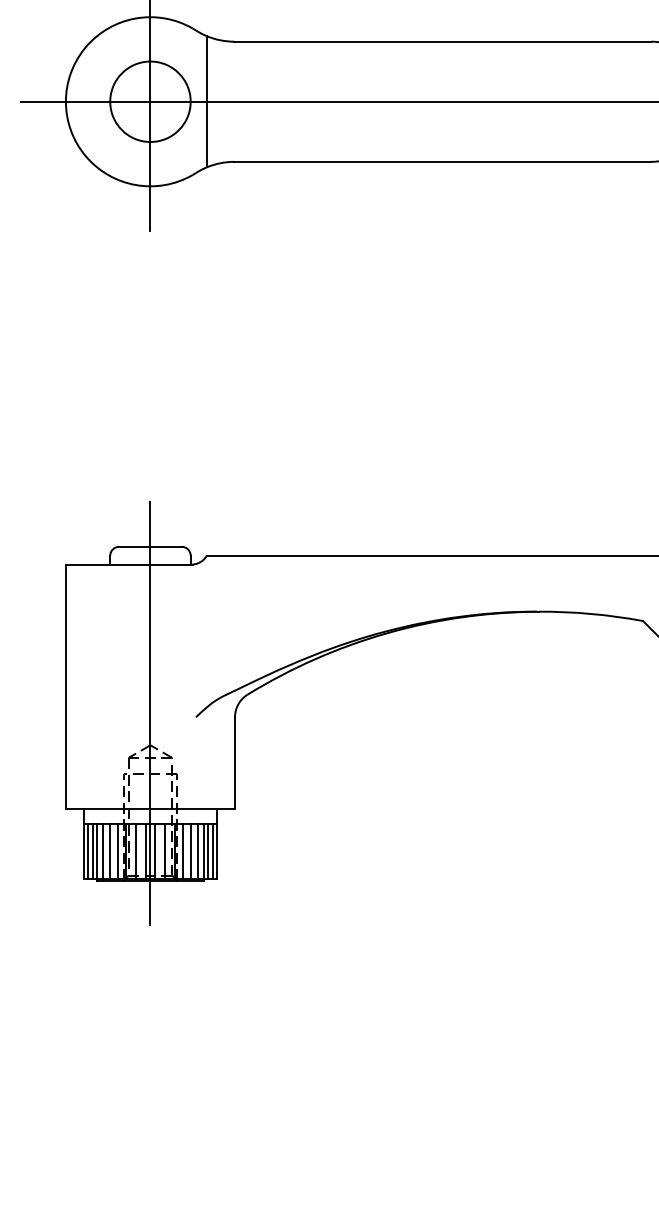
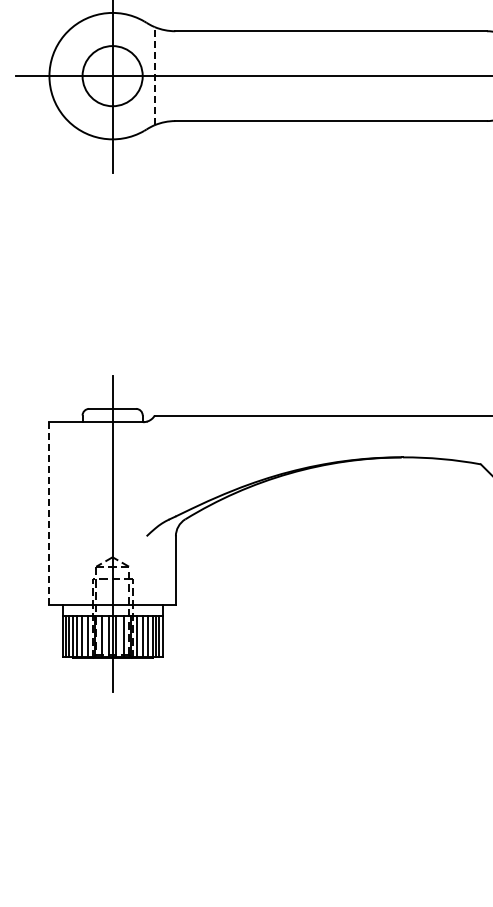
line: (206, 100) -> (154, 75), solid -> dashed
line: (65, 688) -> (49, 514), solid -> dashed

